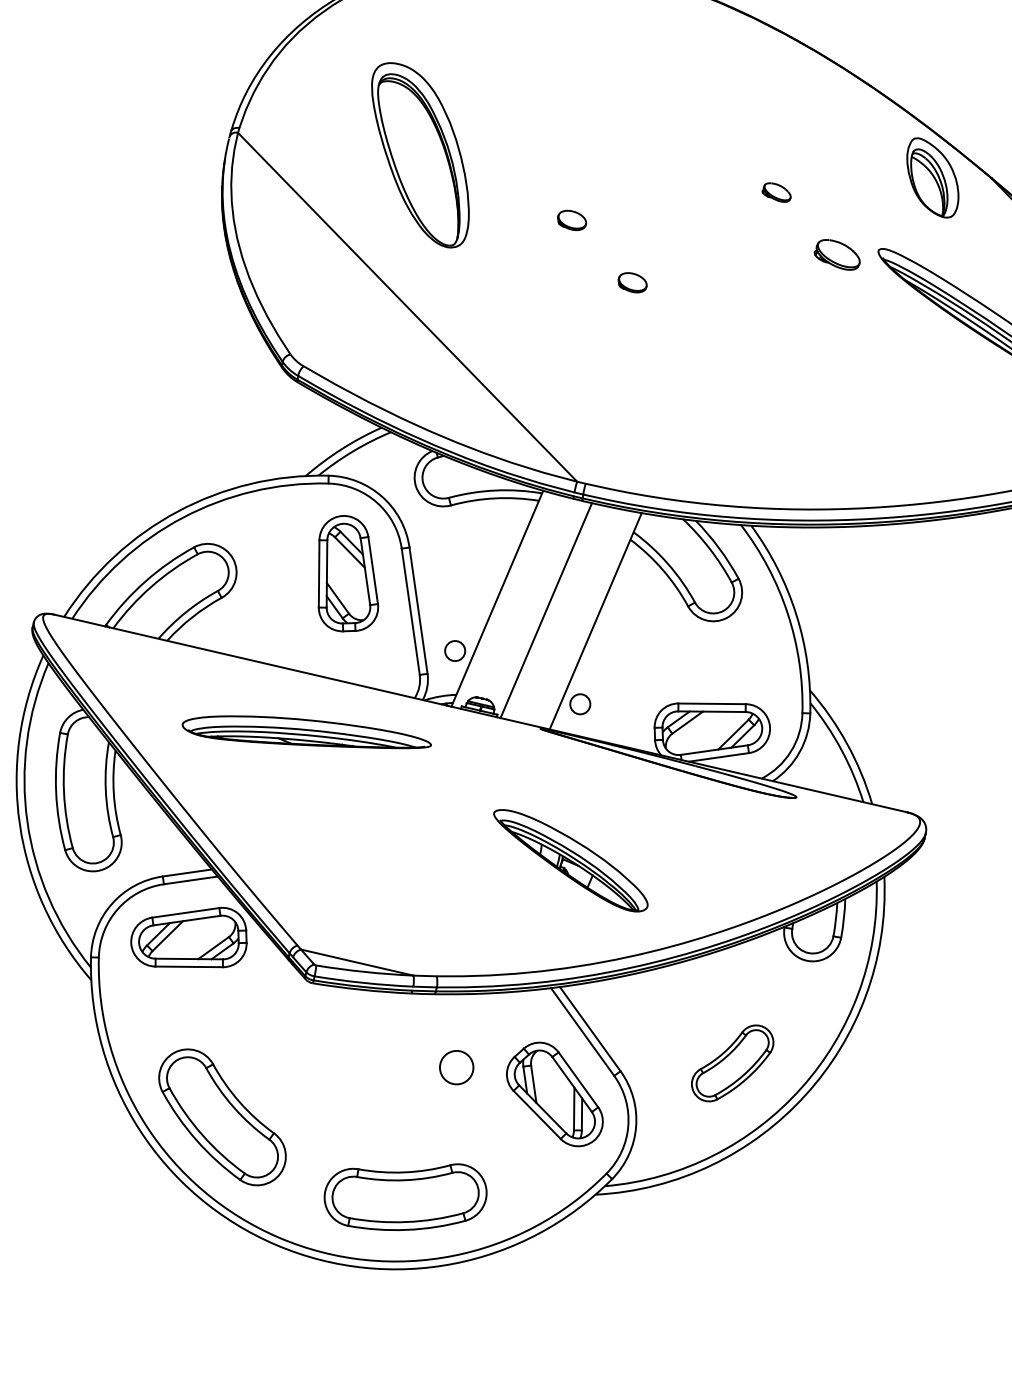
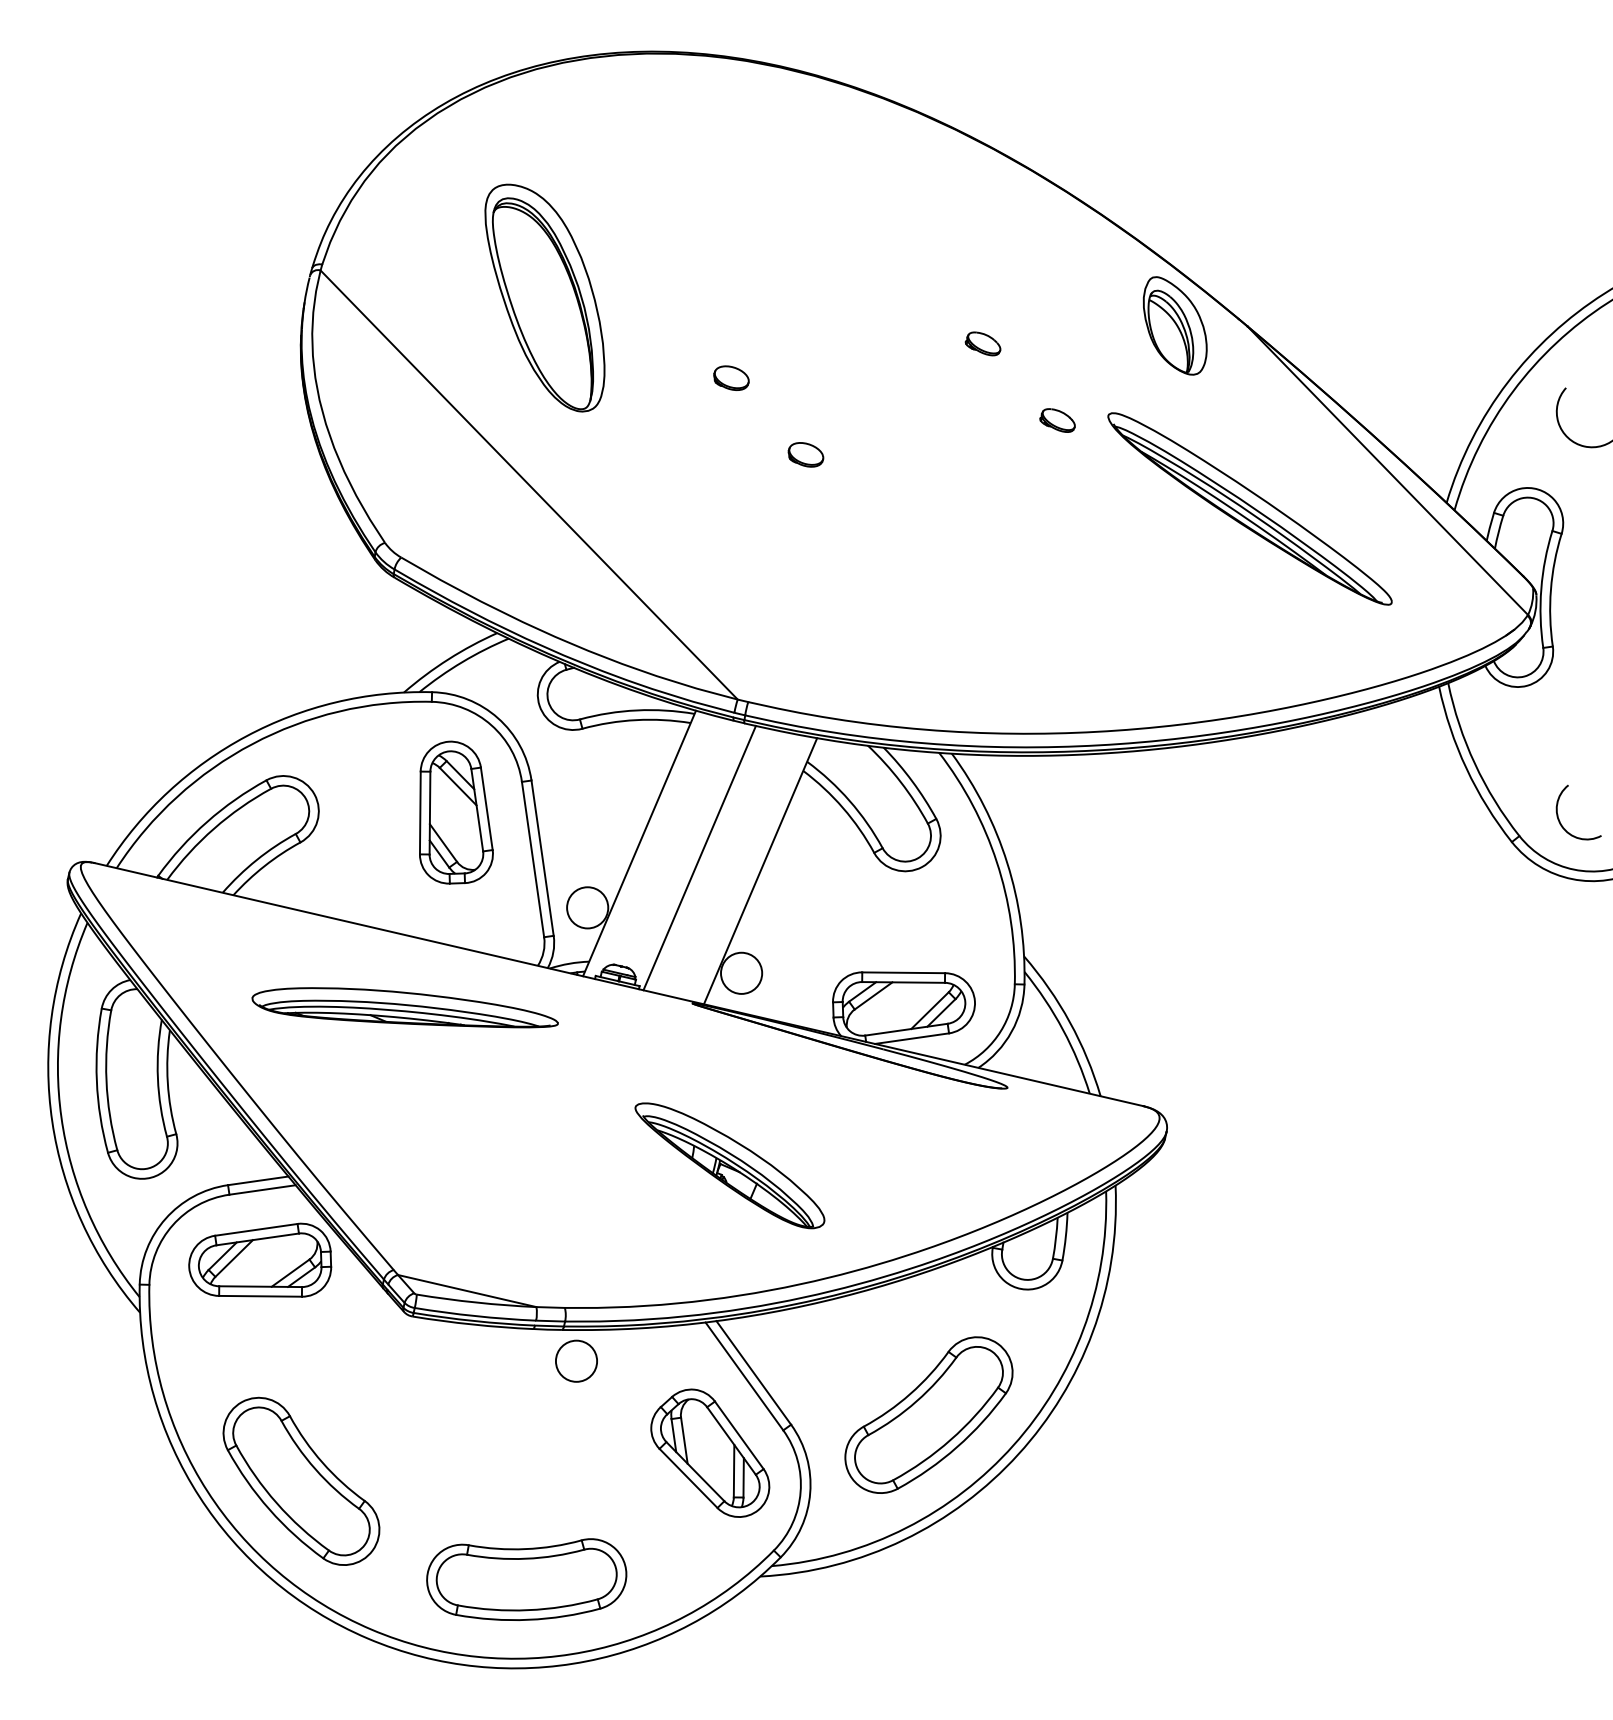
part: (837, 254) -> (1057, 420), size x0.62
circle: (455, 650) -> (587, 907), size x1.67
circle: (580, 703) -> (741, 972), size x1.67
part: (732, 1062) -> (928, 1414), size x1.67
circle: (456, 1067) -> (576, 1360), moved

